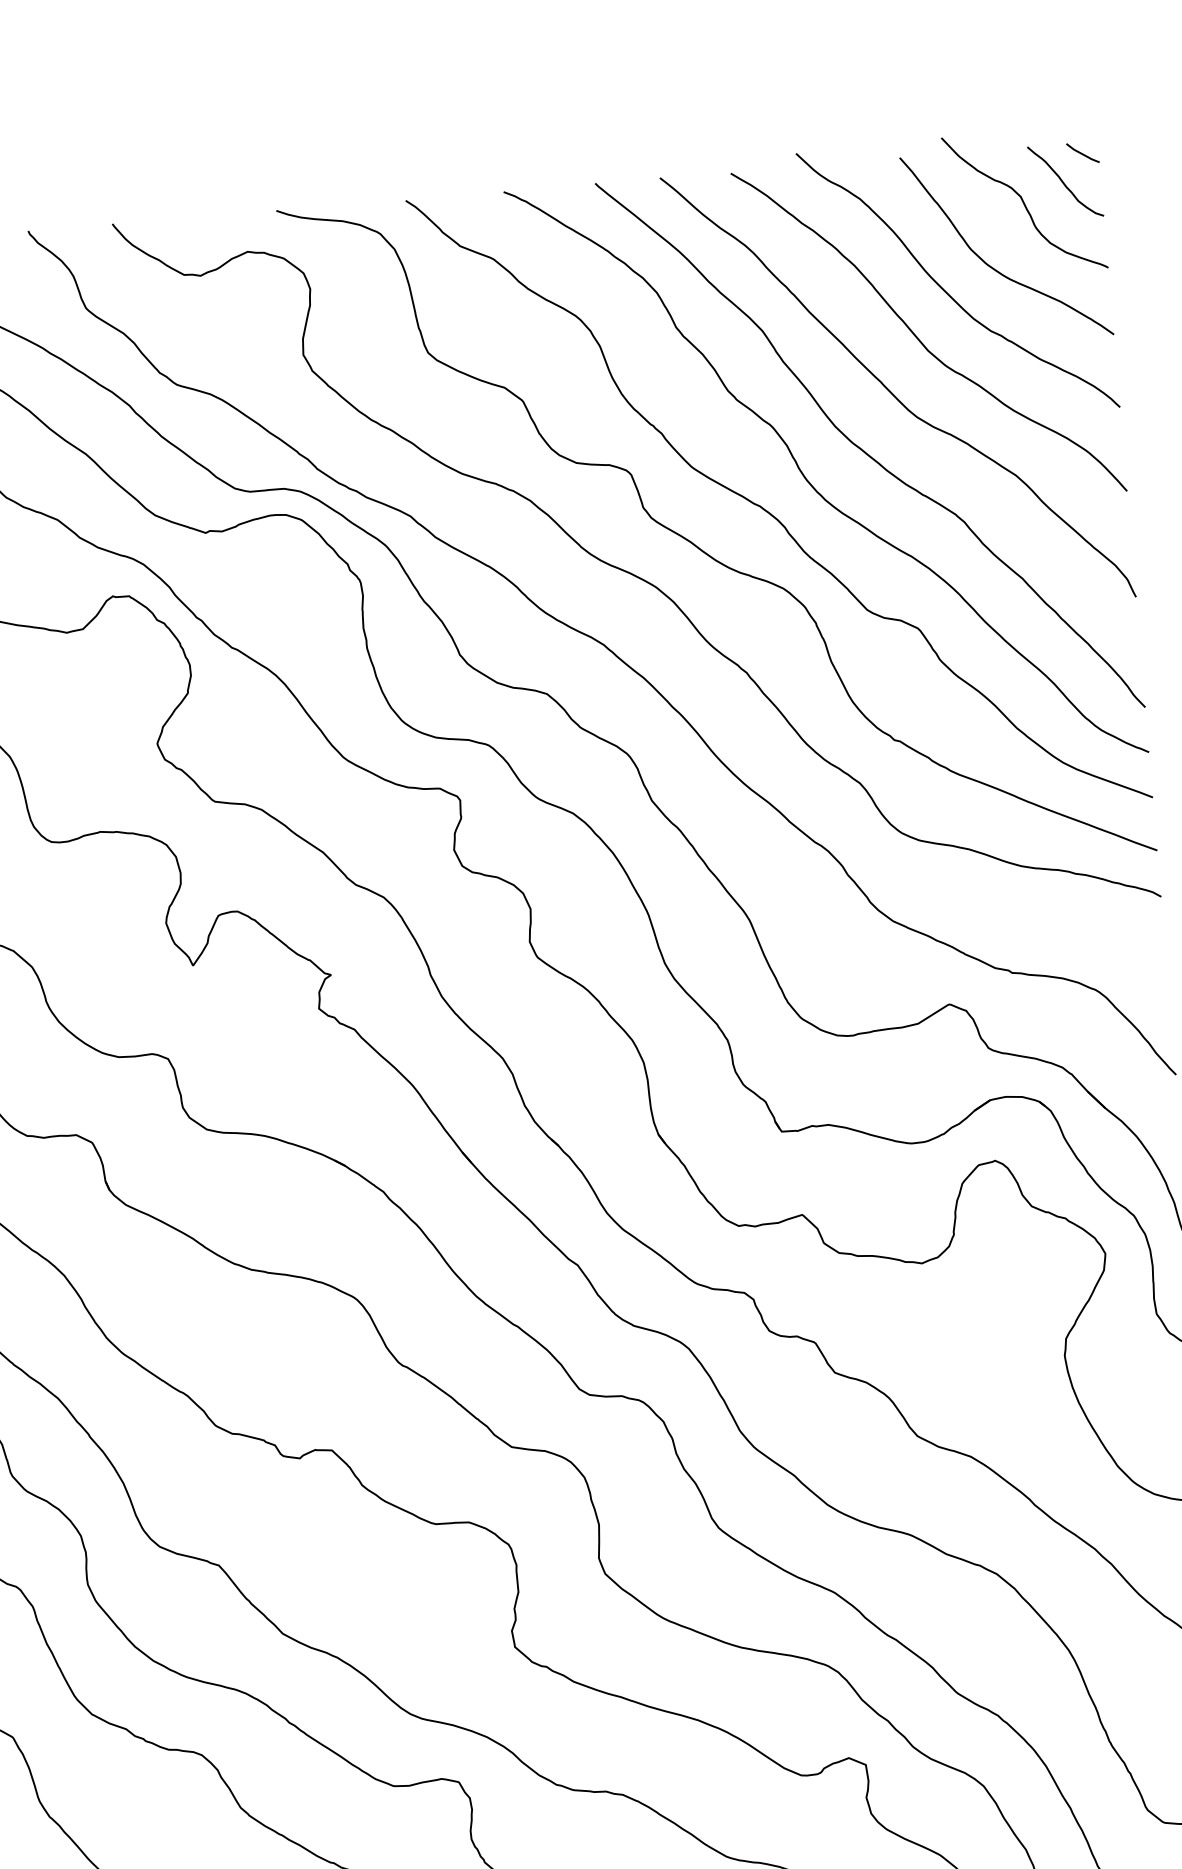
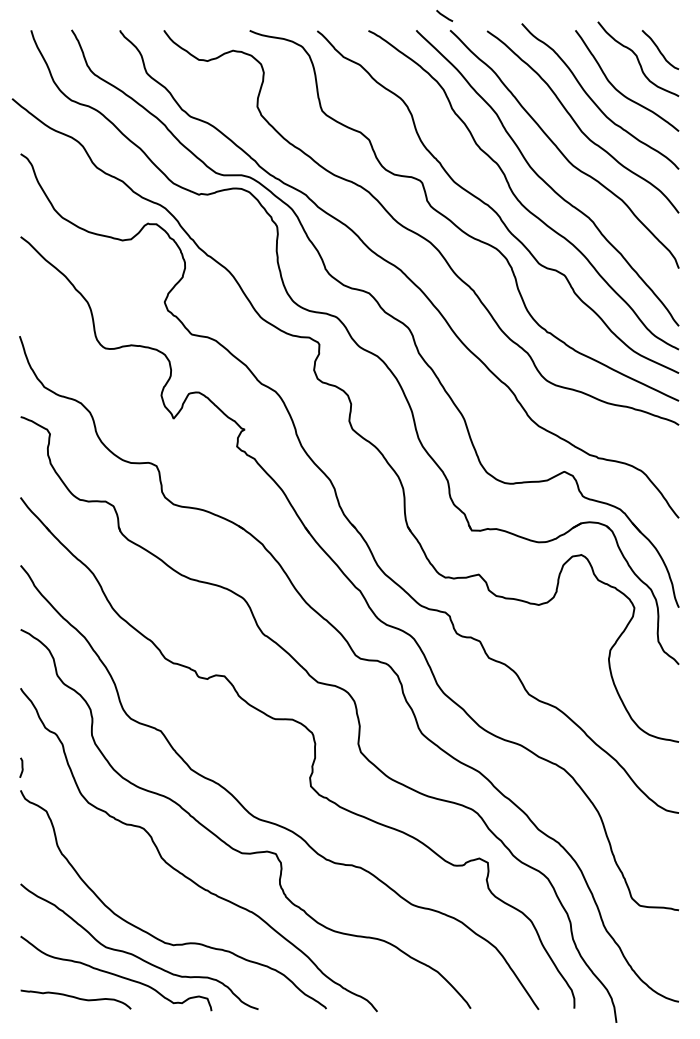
line: (1082, 152) -> (444, 15), moved

